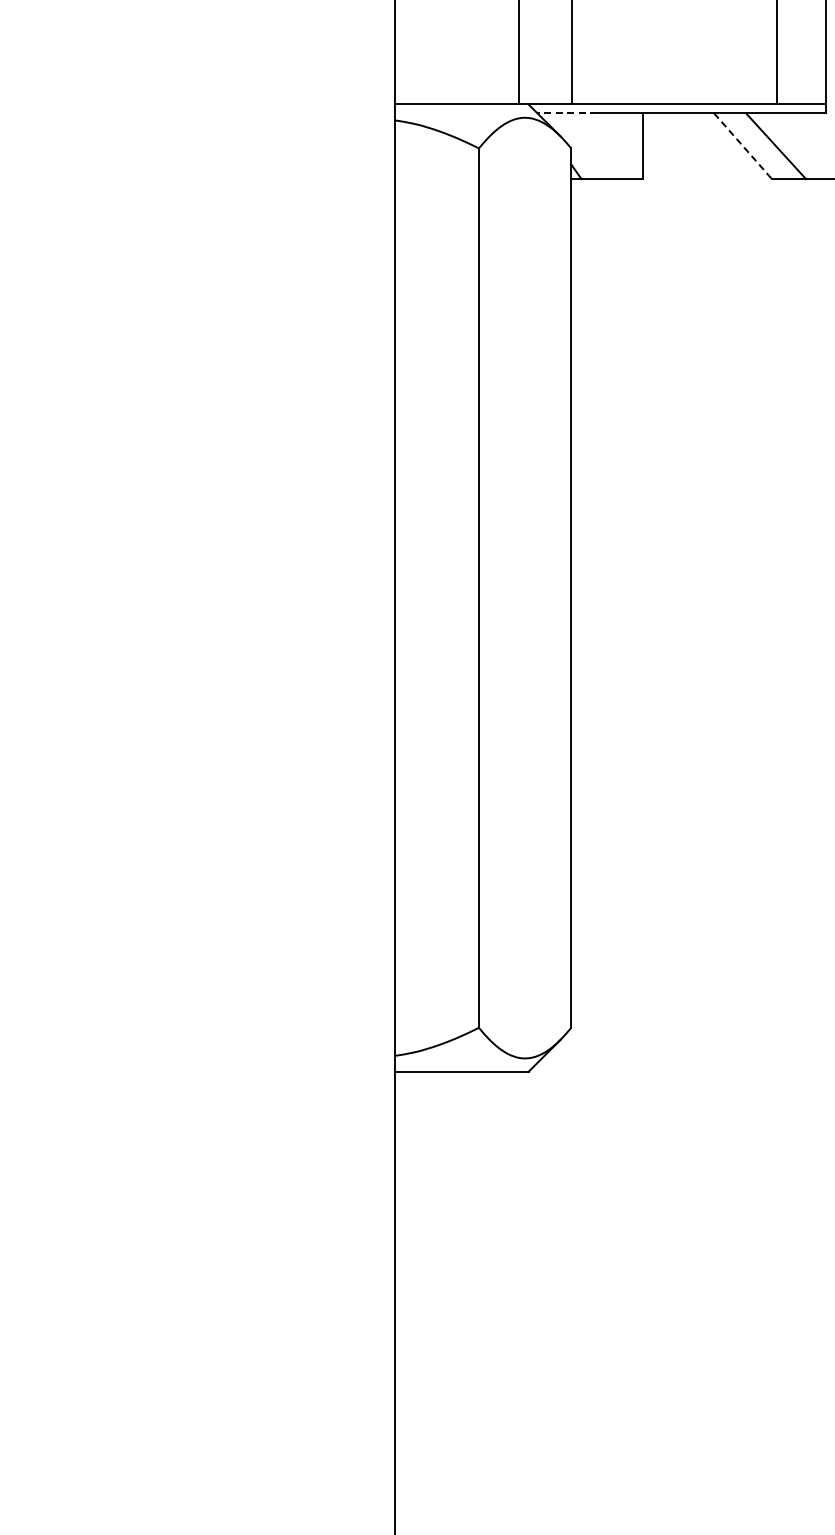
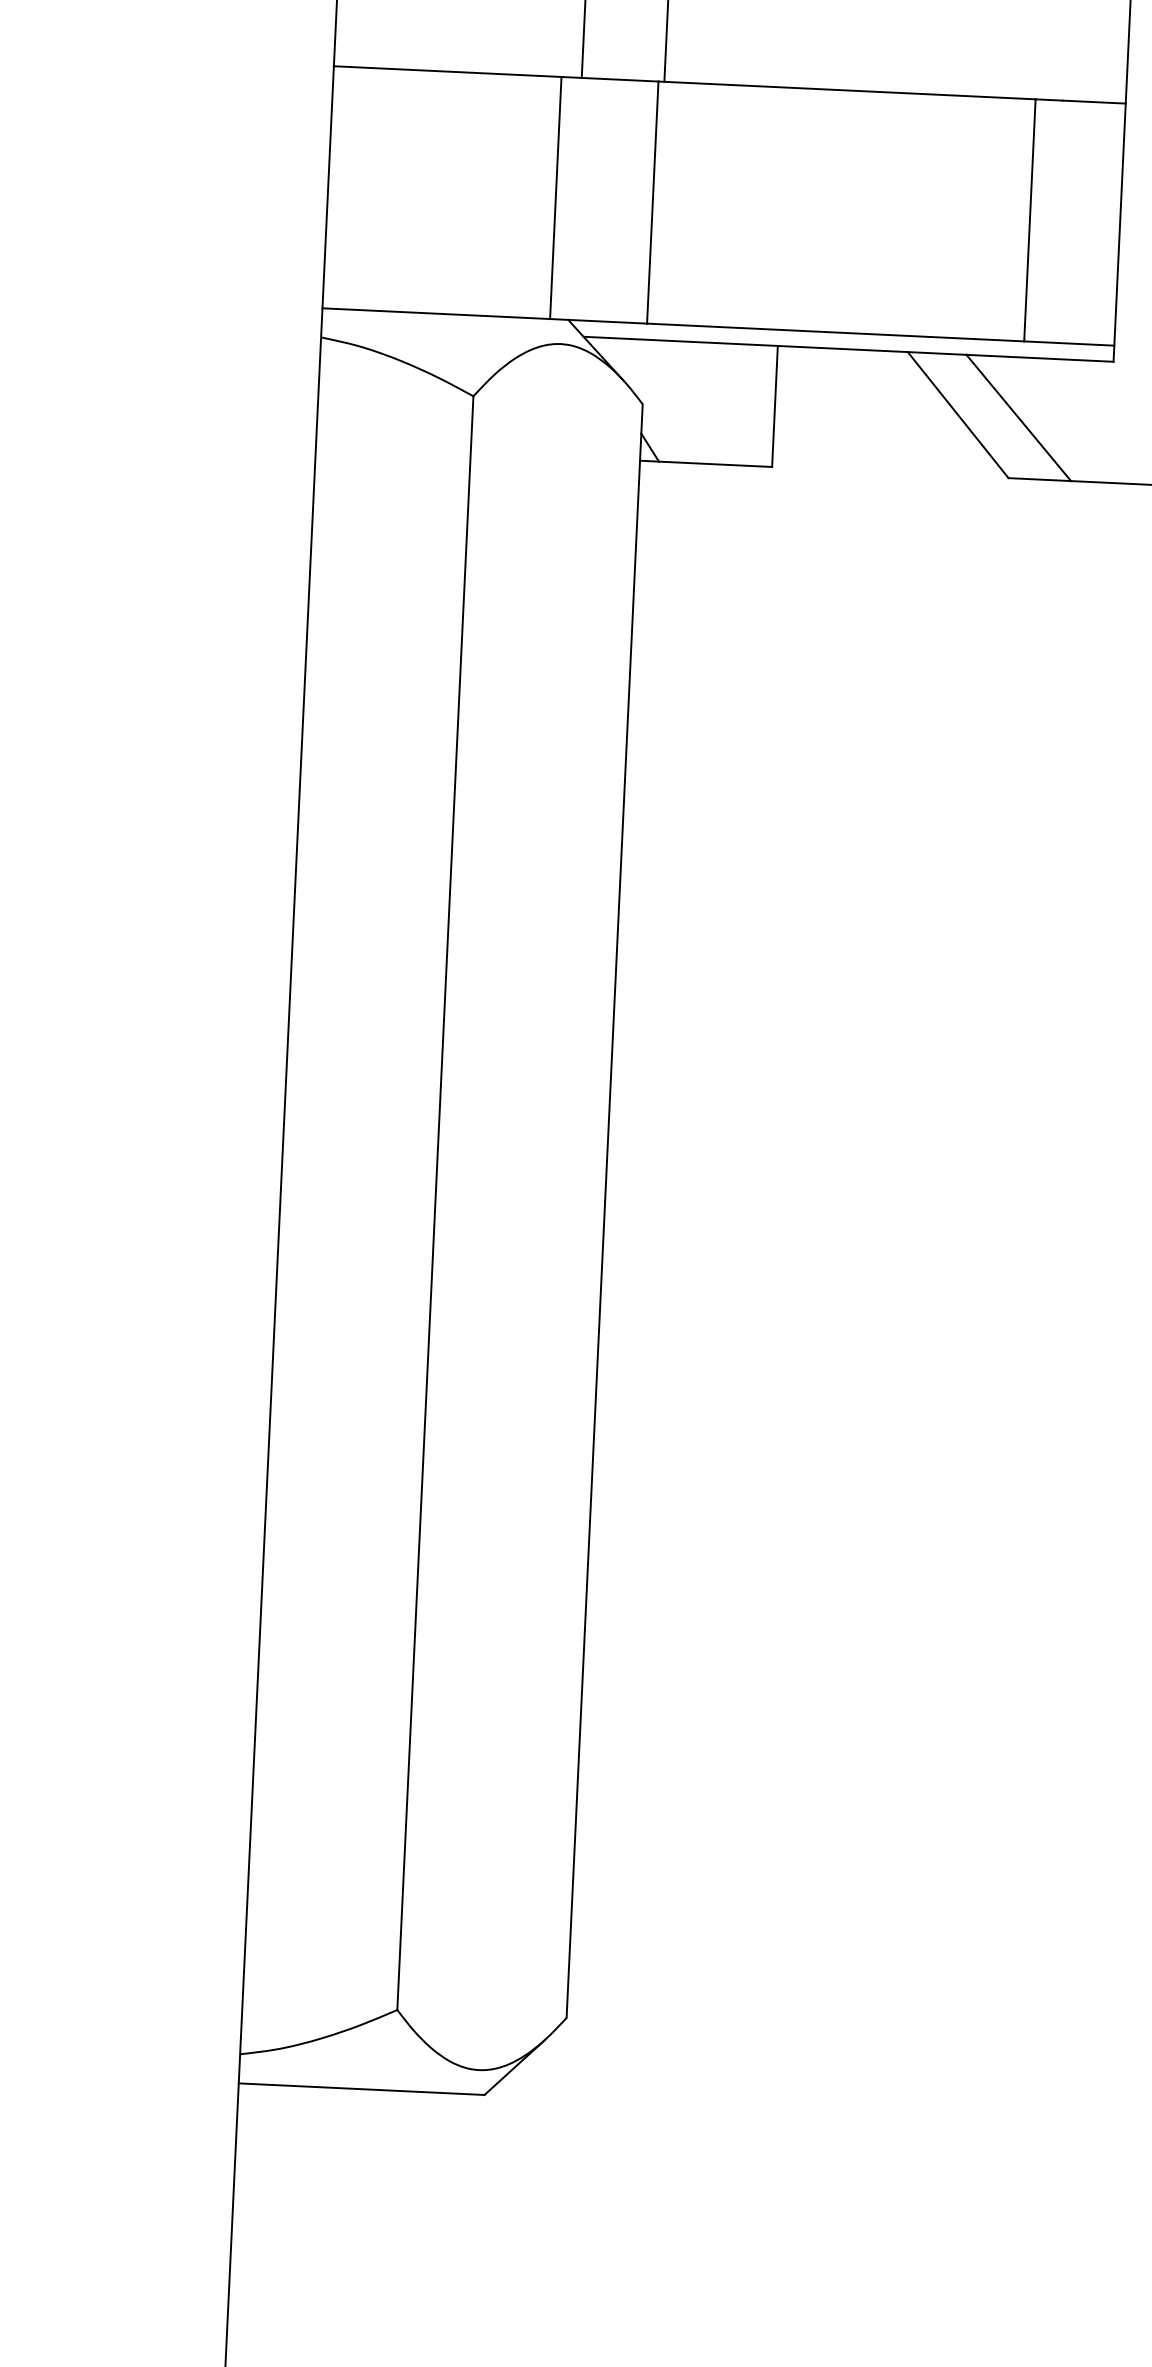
line: (567, 113) -> (638, 339), dashed -> solid
line: (743, 146) -> (958, 415), dashed -> solid

